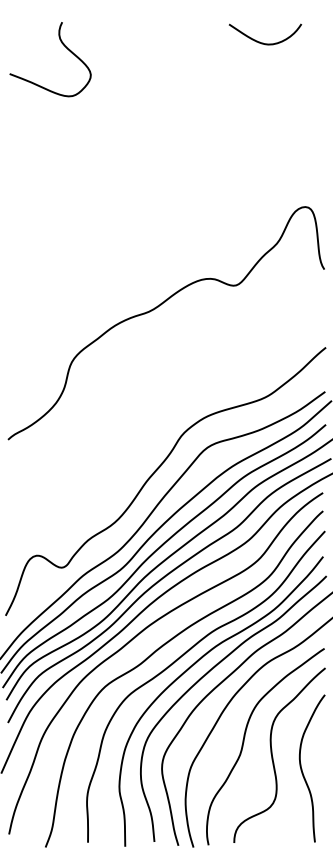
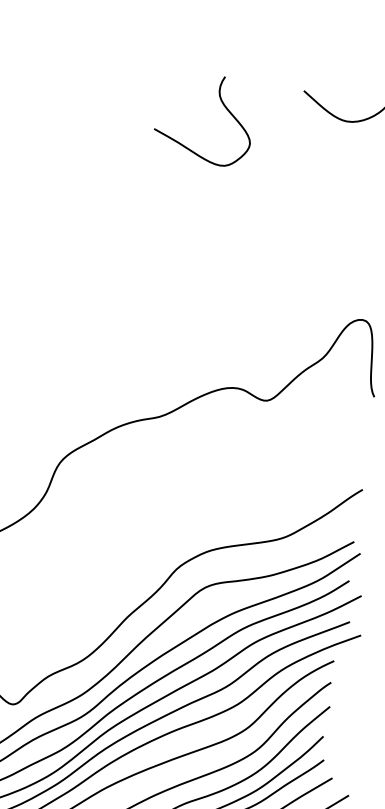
curve: (63, 45) -> (222, 104), moved

